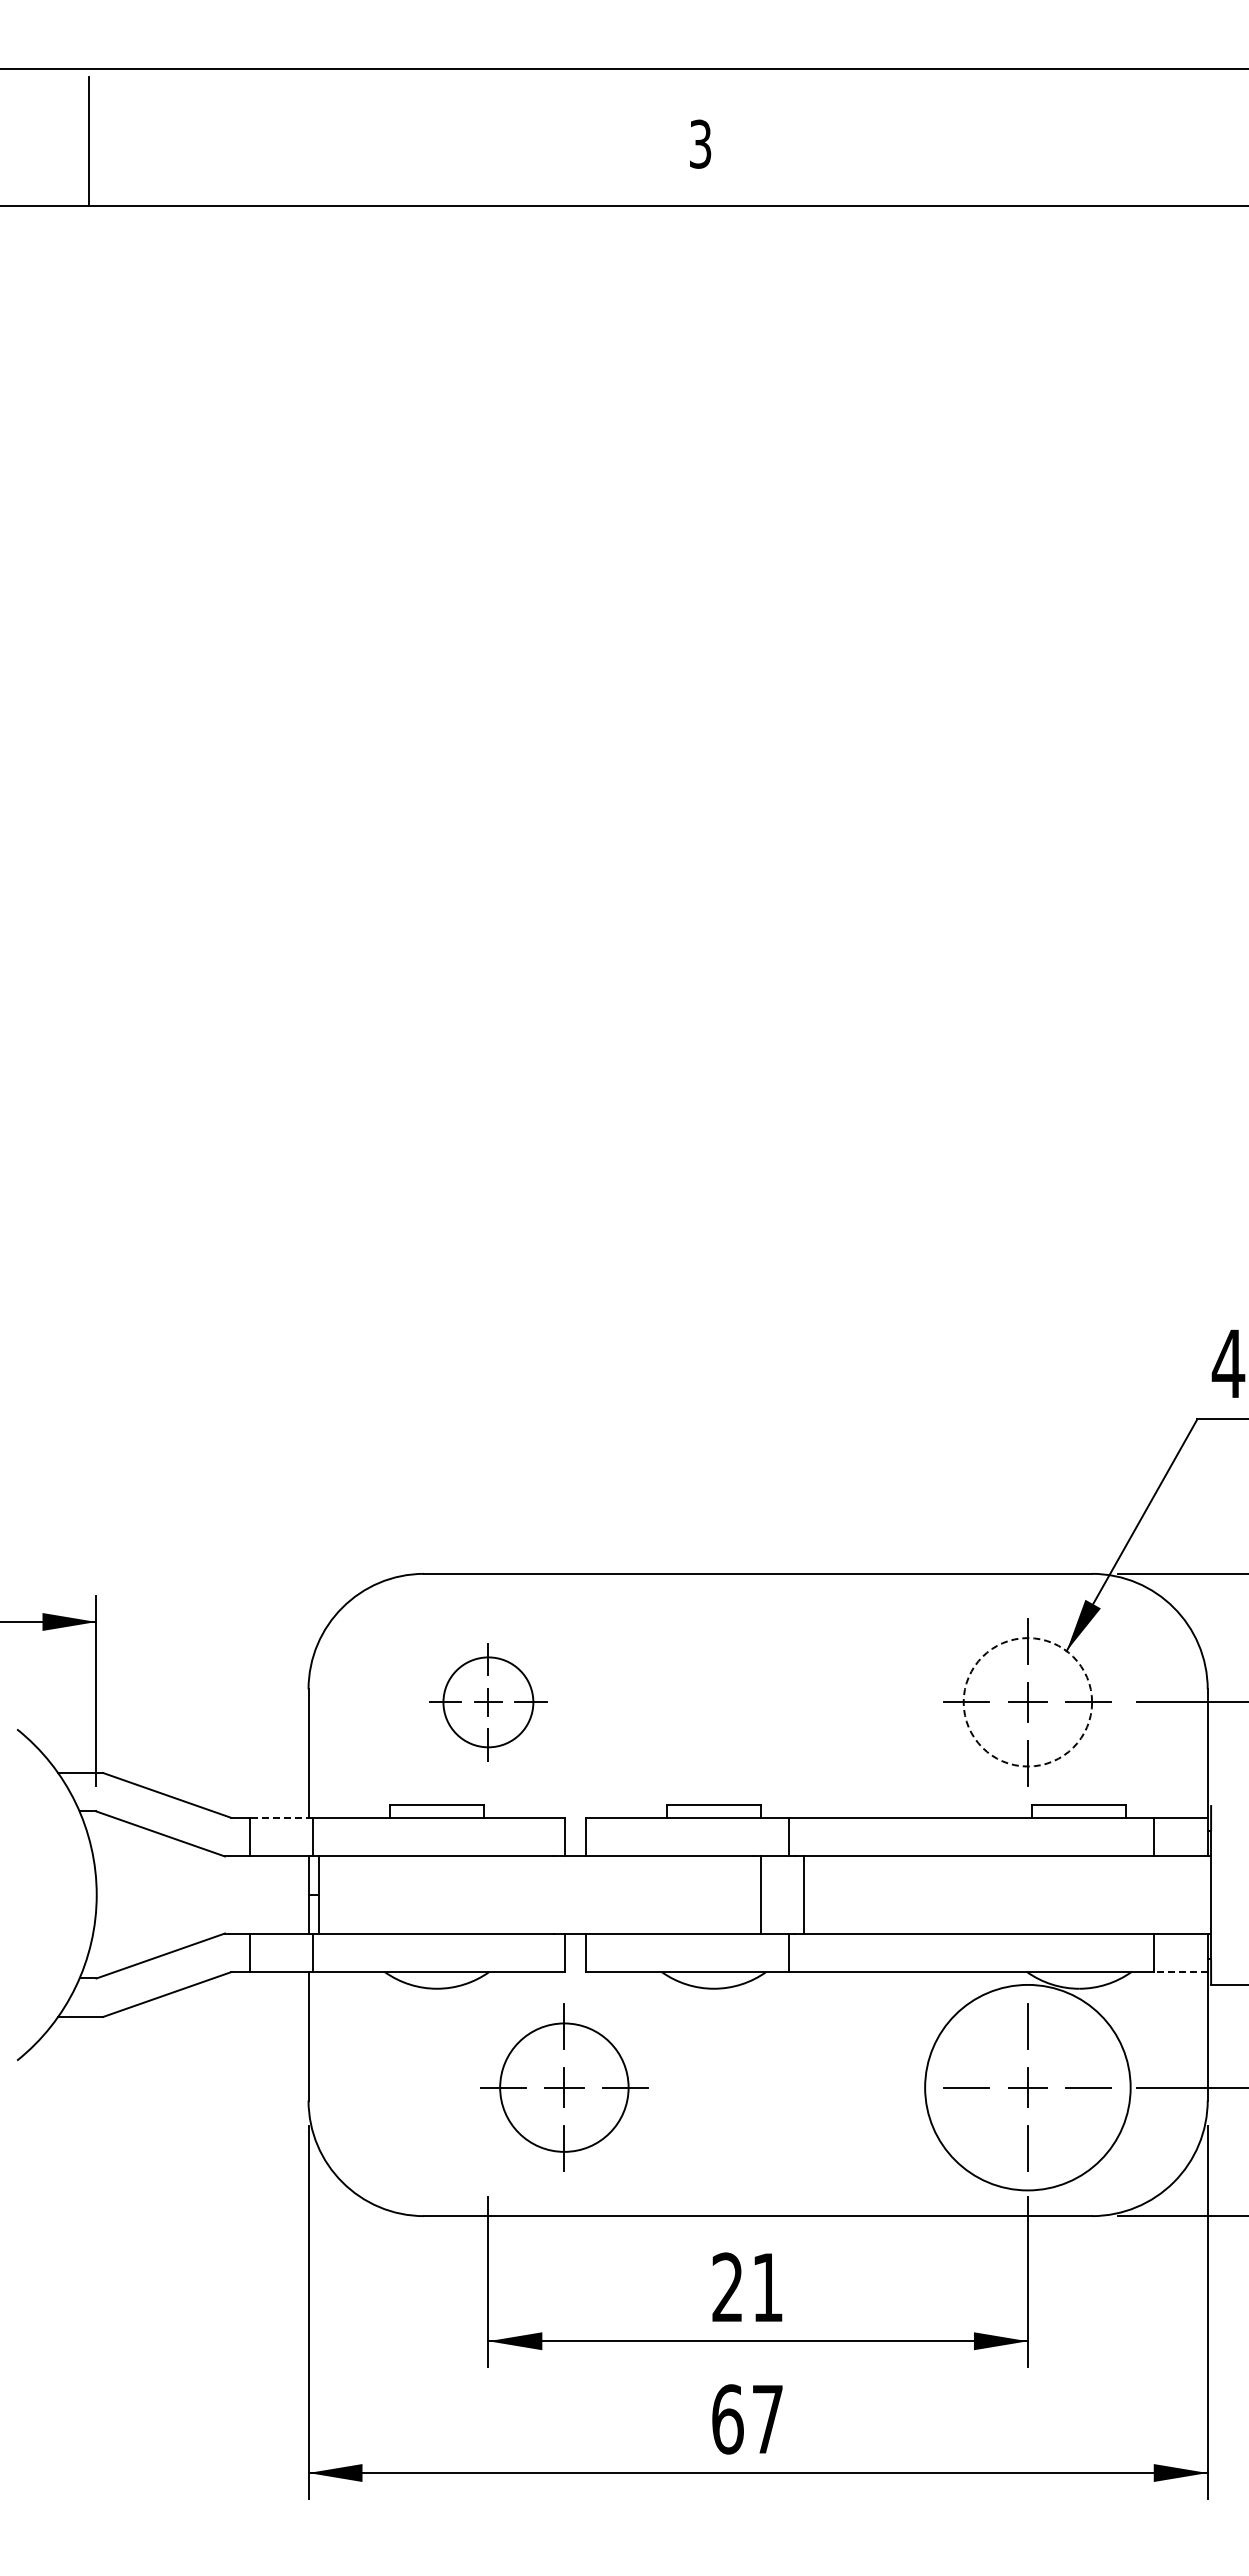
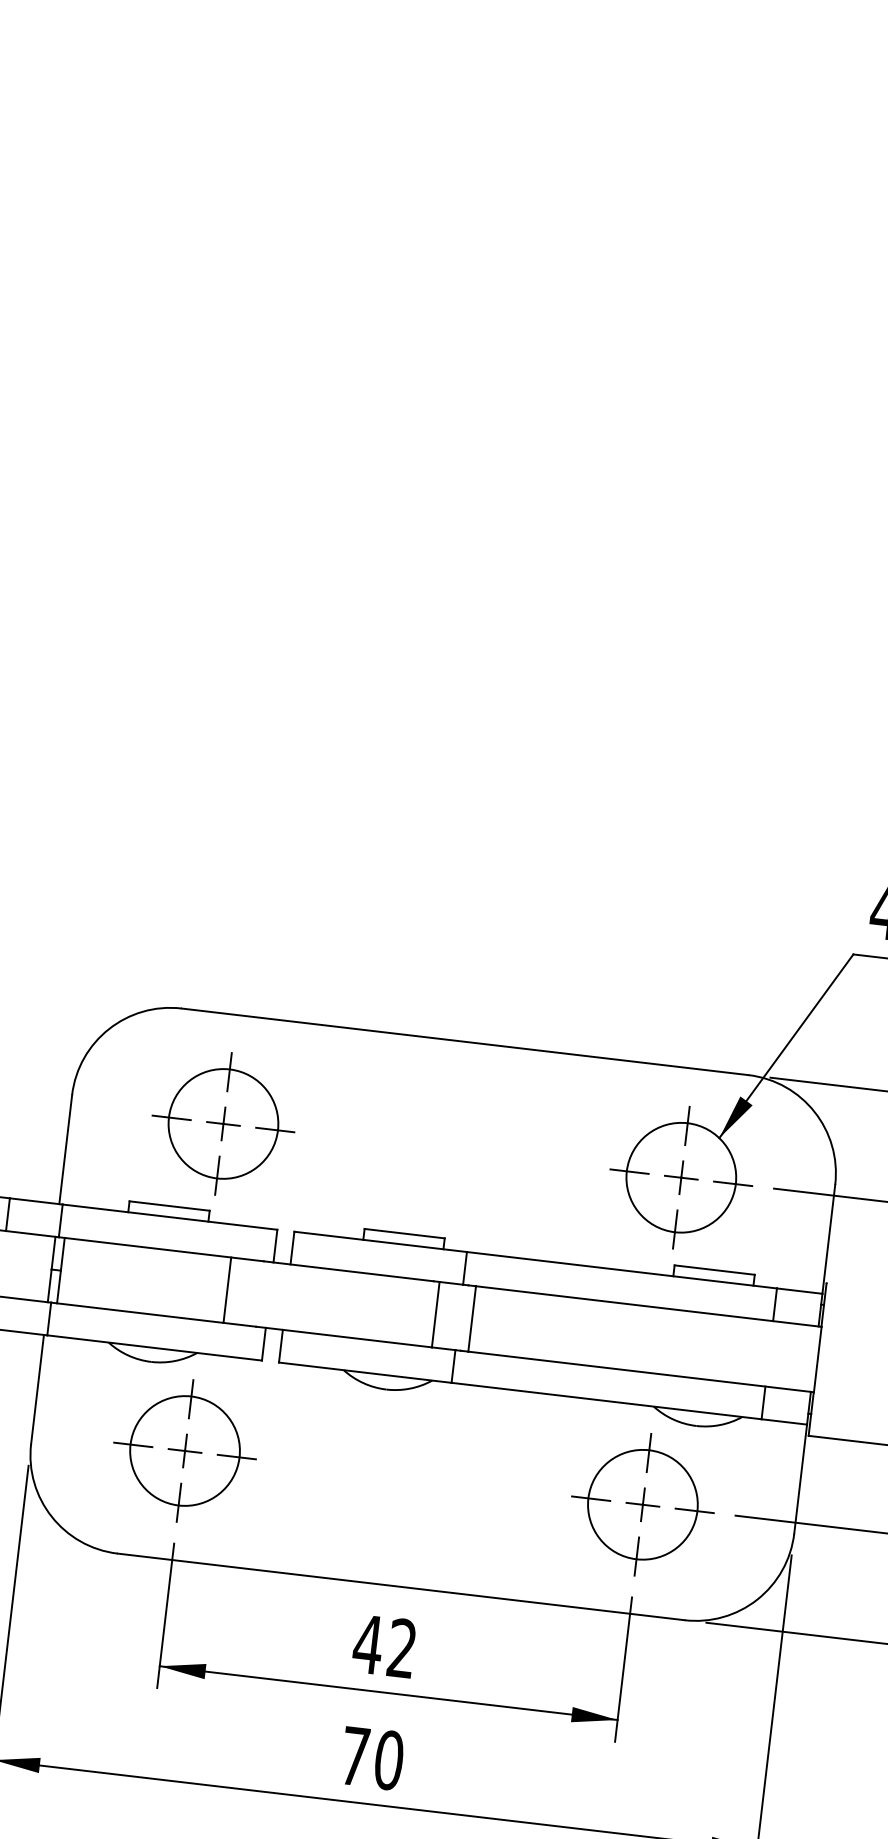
part: (488, 1702) -> (223, 1124), size x1.43
circle: (1027, 1702) -> (680, 1177), dashed -> solid
line: (280, 1817) -> (35, 1200), dashed -> solid
line: (515, 1894) -> (227, 1289), added
line: (1180, 1972) -> (783, 1422), dashed -> solid
part: (564, 2087) -> (185, 1450), moved
circle: (1027, 2087) -> (642, 1504), size x0.62
text: (746, 2286) -> (384, 1645), 21 -> 42
text: (747, 2419) -> (371, 1758), 67 -> 70

